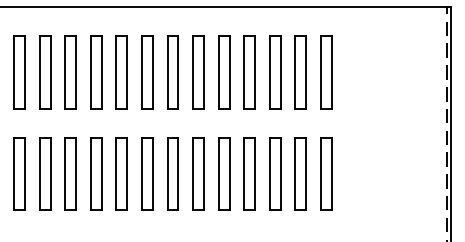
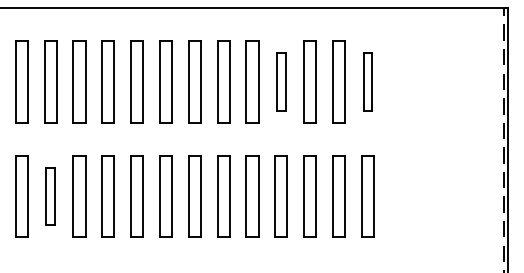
part: (248, 72) -> (280, 81), size x0.7
part: (326, 72) -> (367, 81), size x0.7
part: (44, 174) -> (50, 196), size x0.7

